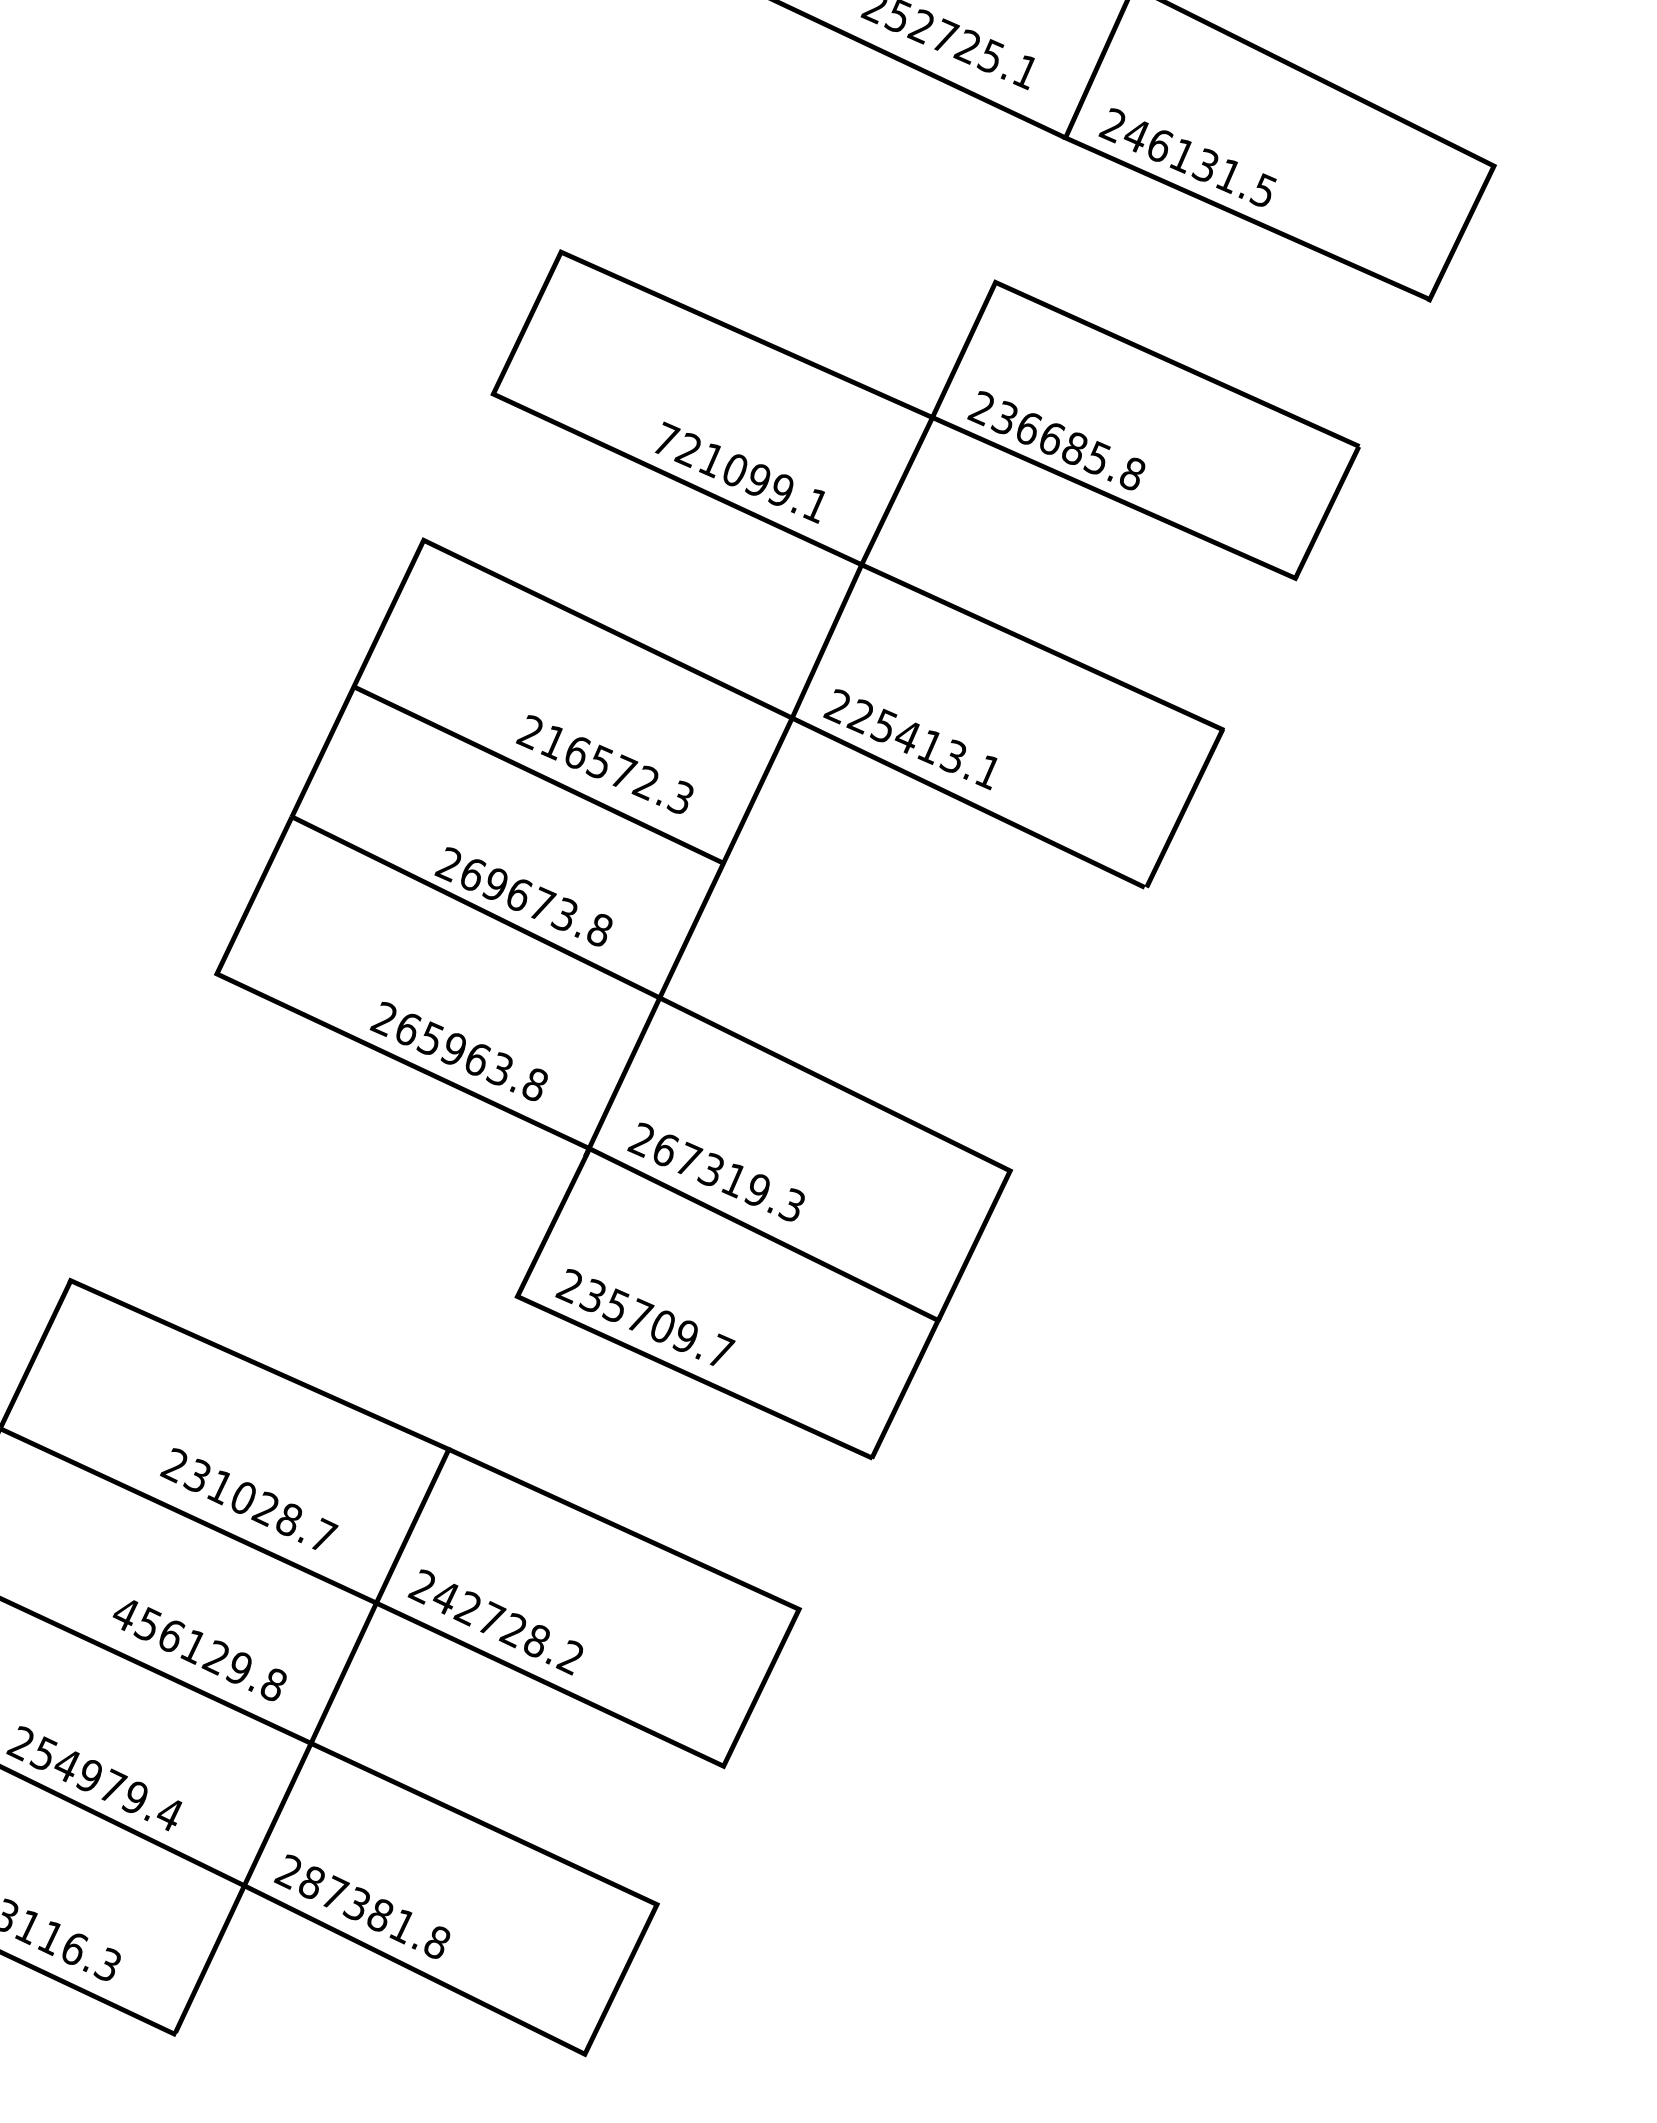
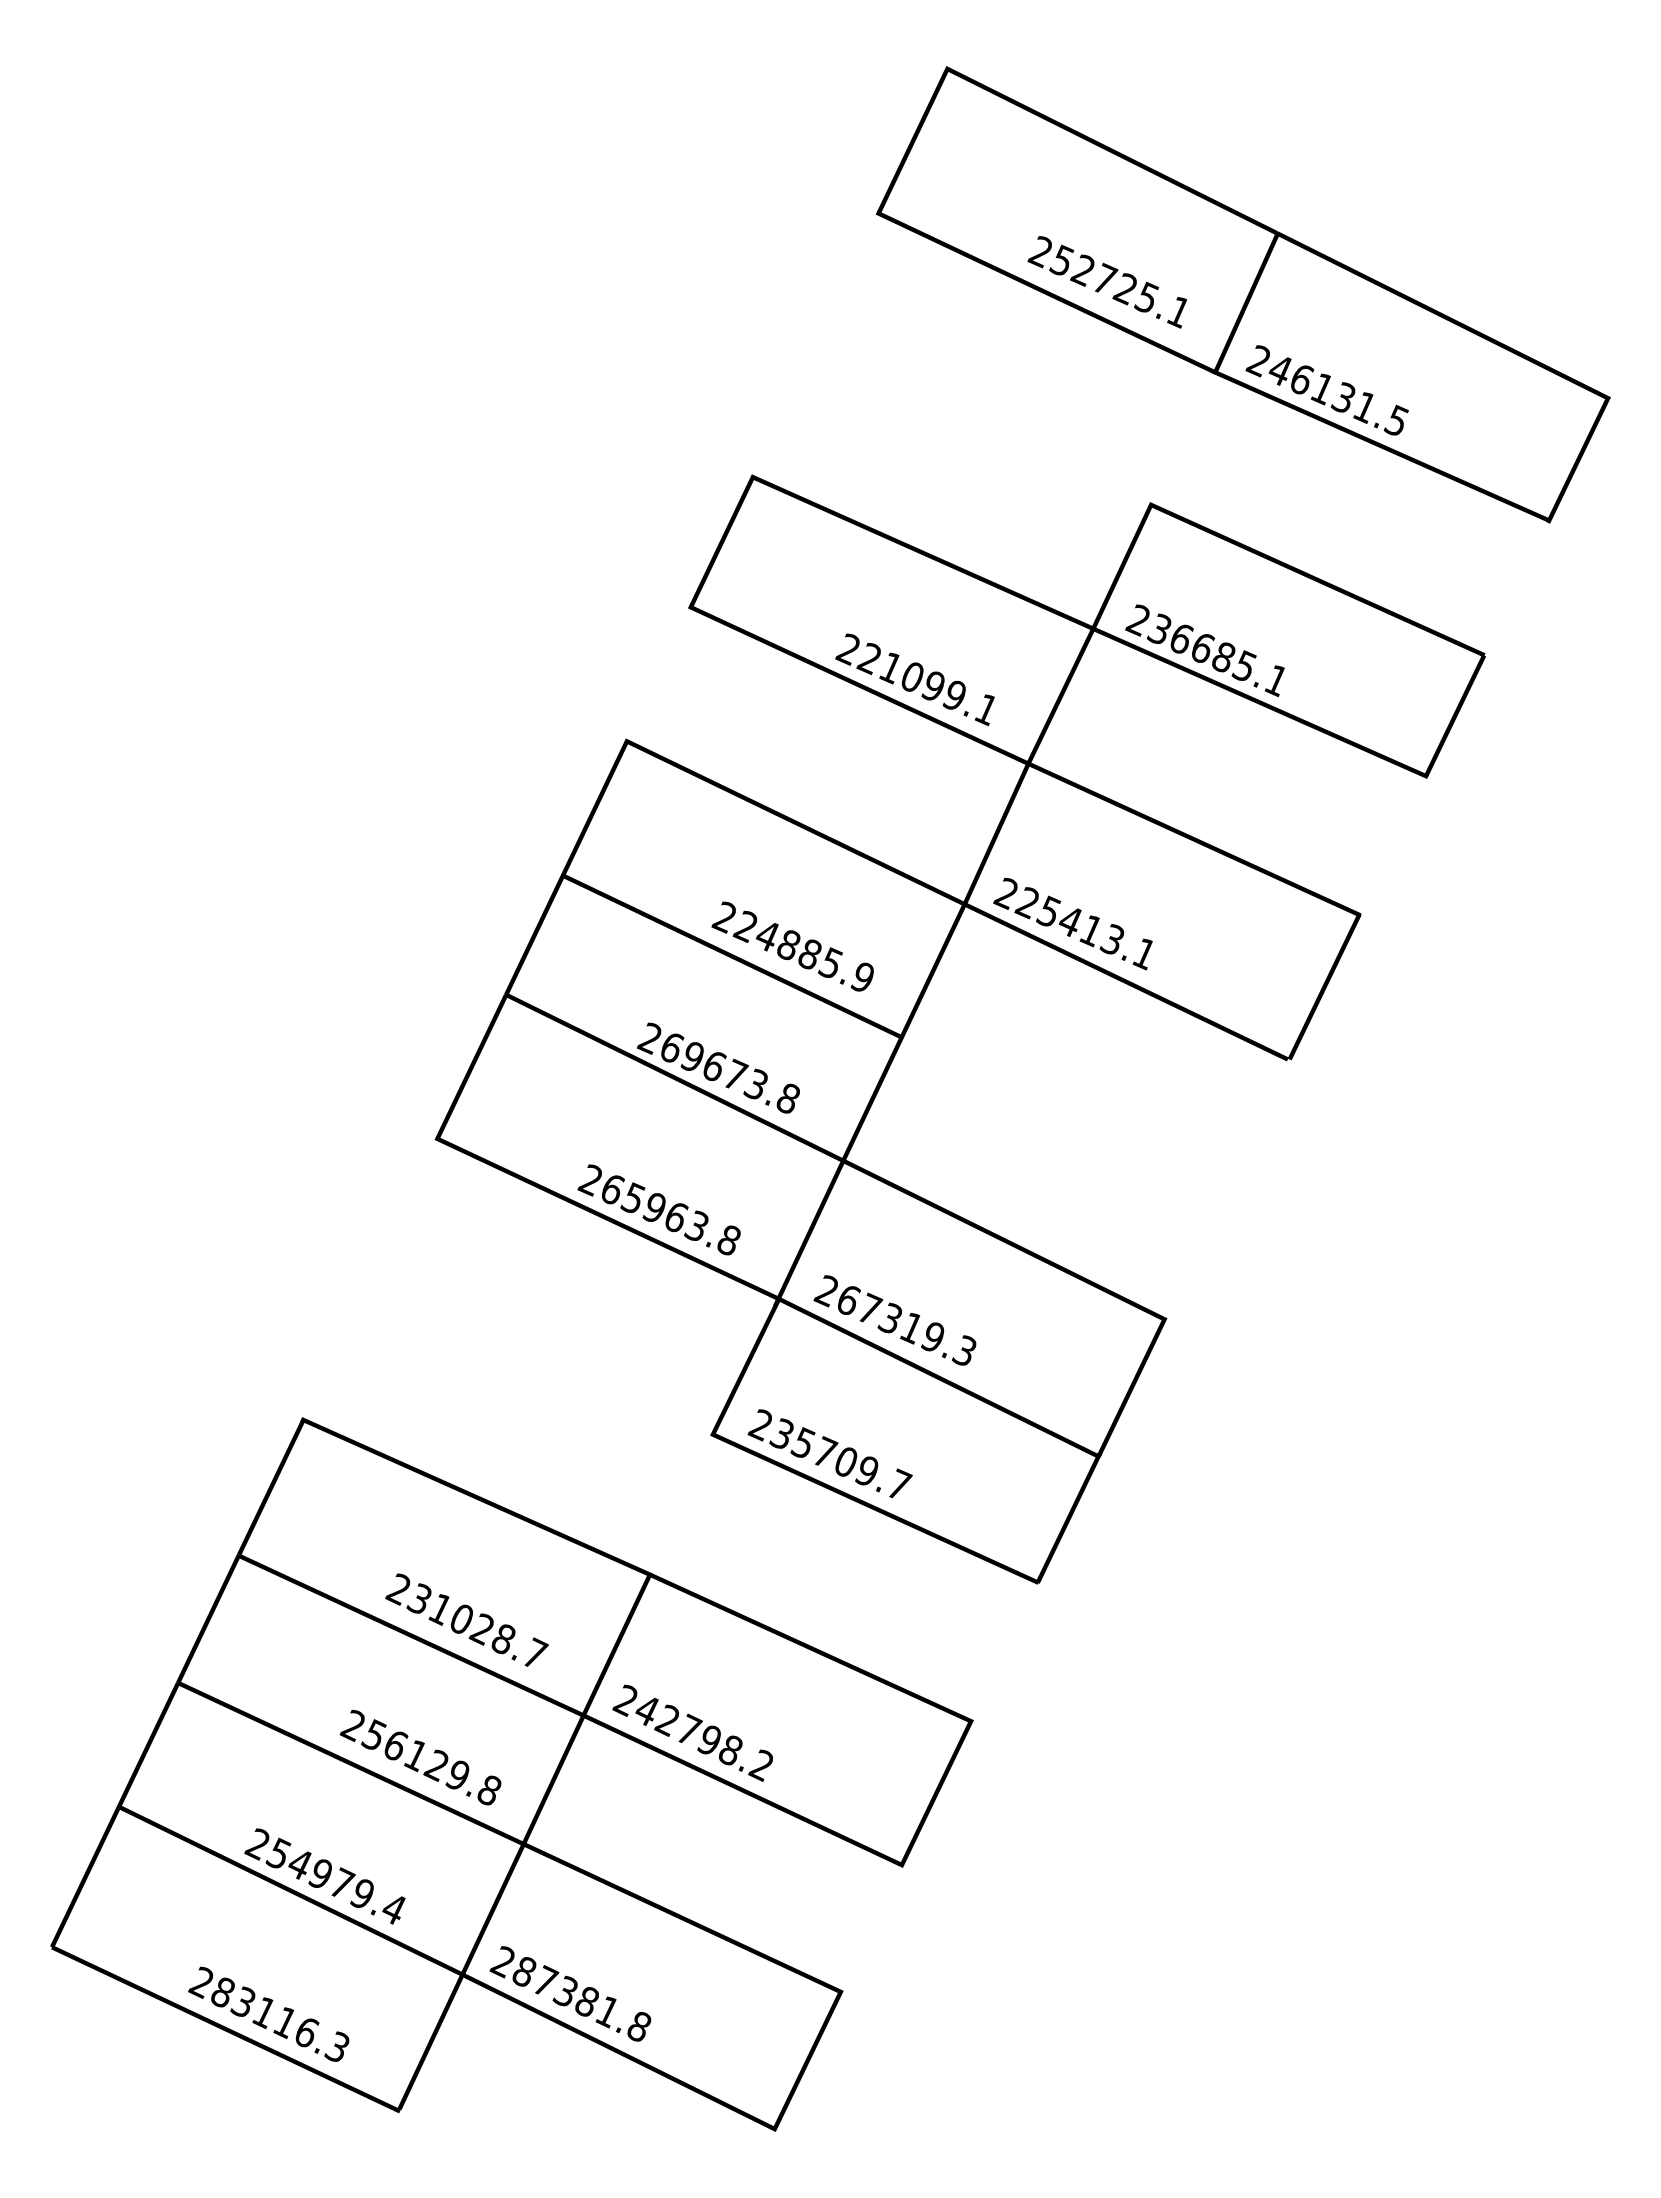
text: (665, 439) -> (848, 648), 721099.1 -> 221099.1
text: (1132, 475) -> (1276, 681), 236685.8 -> 236685.1
text: (616, 769) -> (803, 951), 216572.3 -> 224885.9
text: (124, 1613) -> (352, 1725), 456129.8 -> 256129.8
text: (511, 1630) -> (707, 1740), 242728.2 -> 242798.2

